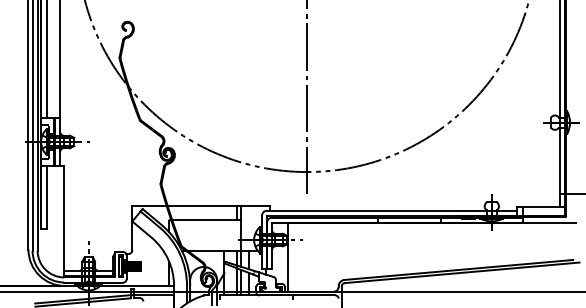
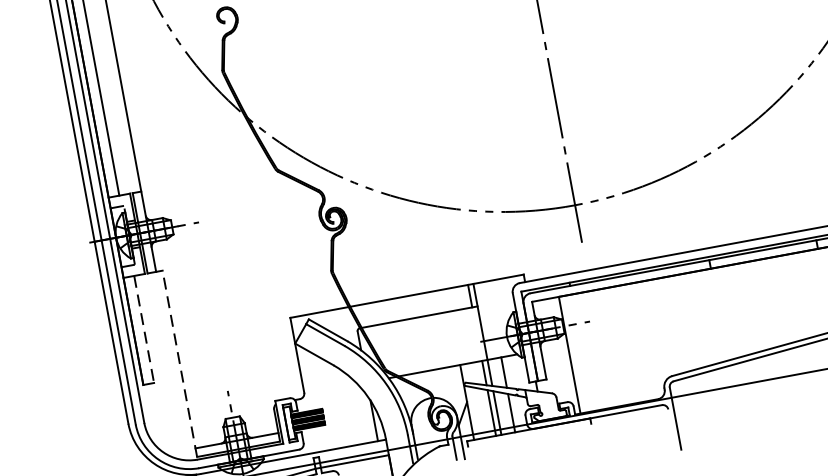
line: (47, 197) -> (144, 329), solid -> dashed
line: (64, 220) -> (180, 363), solid -> dashed

